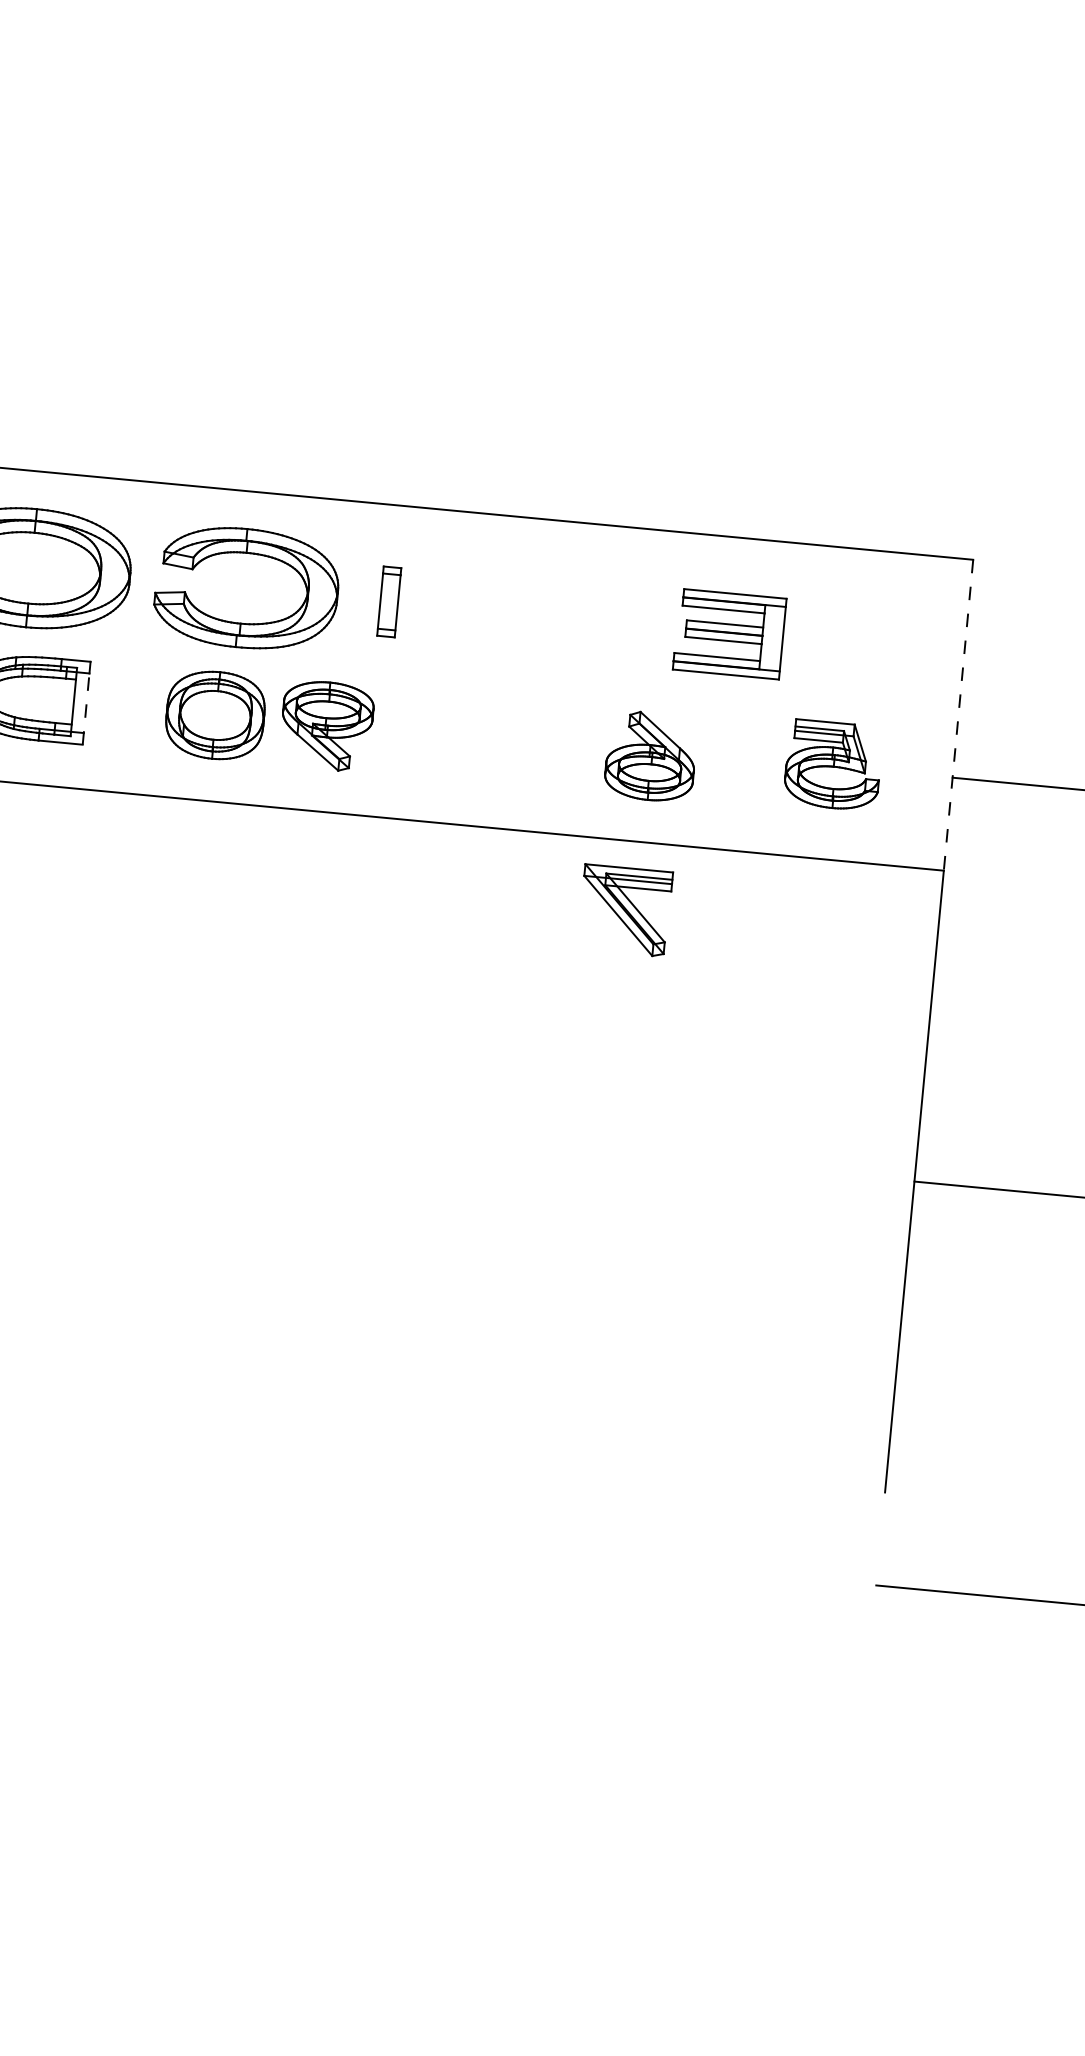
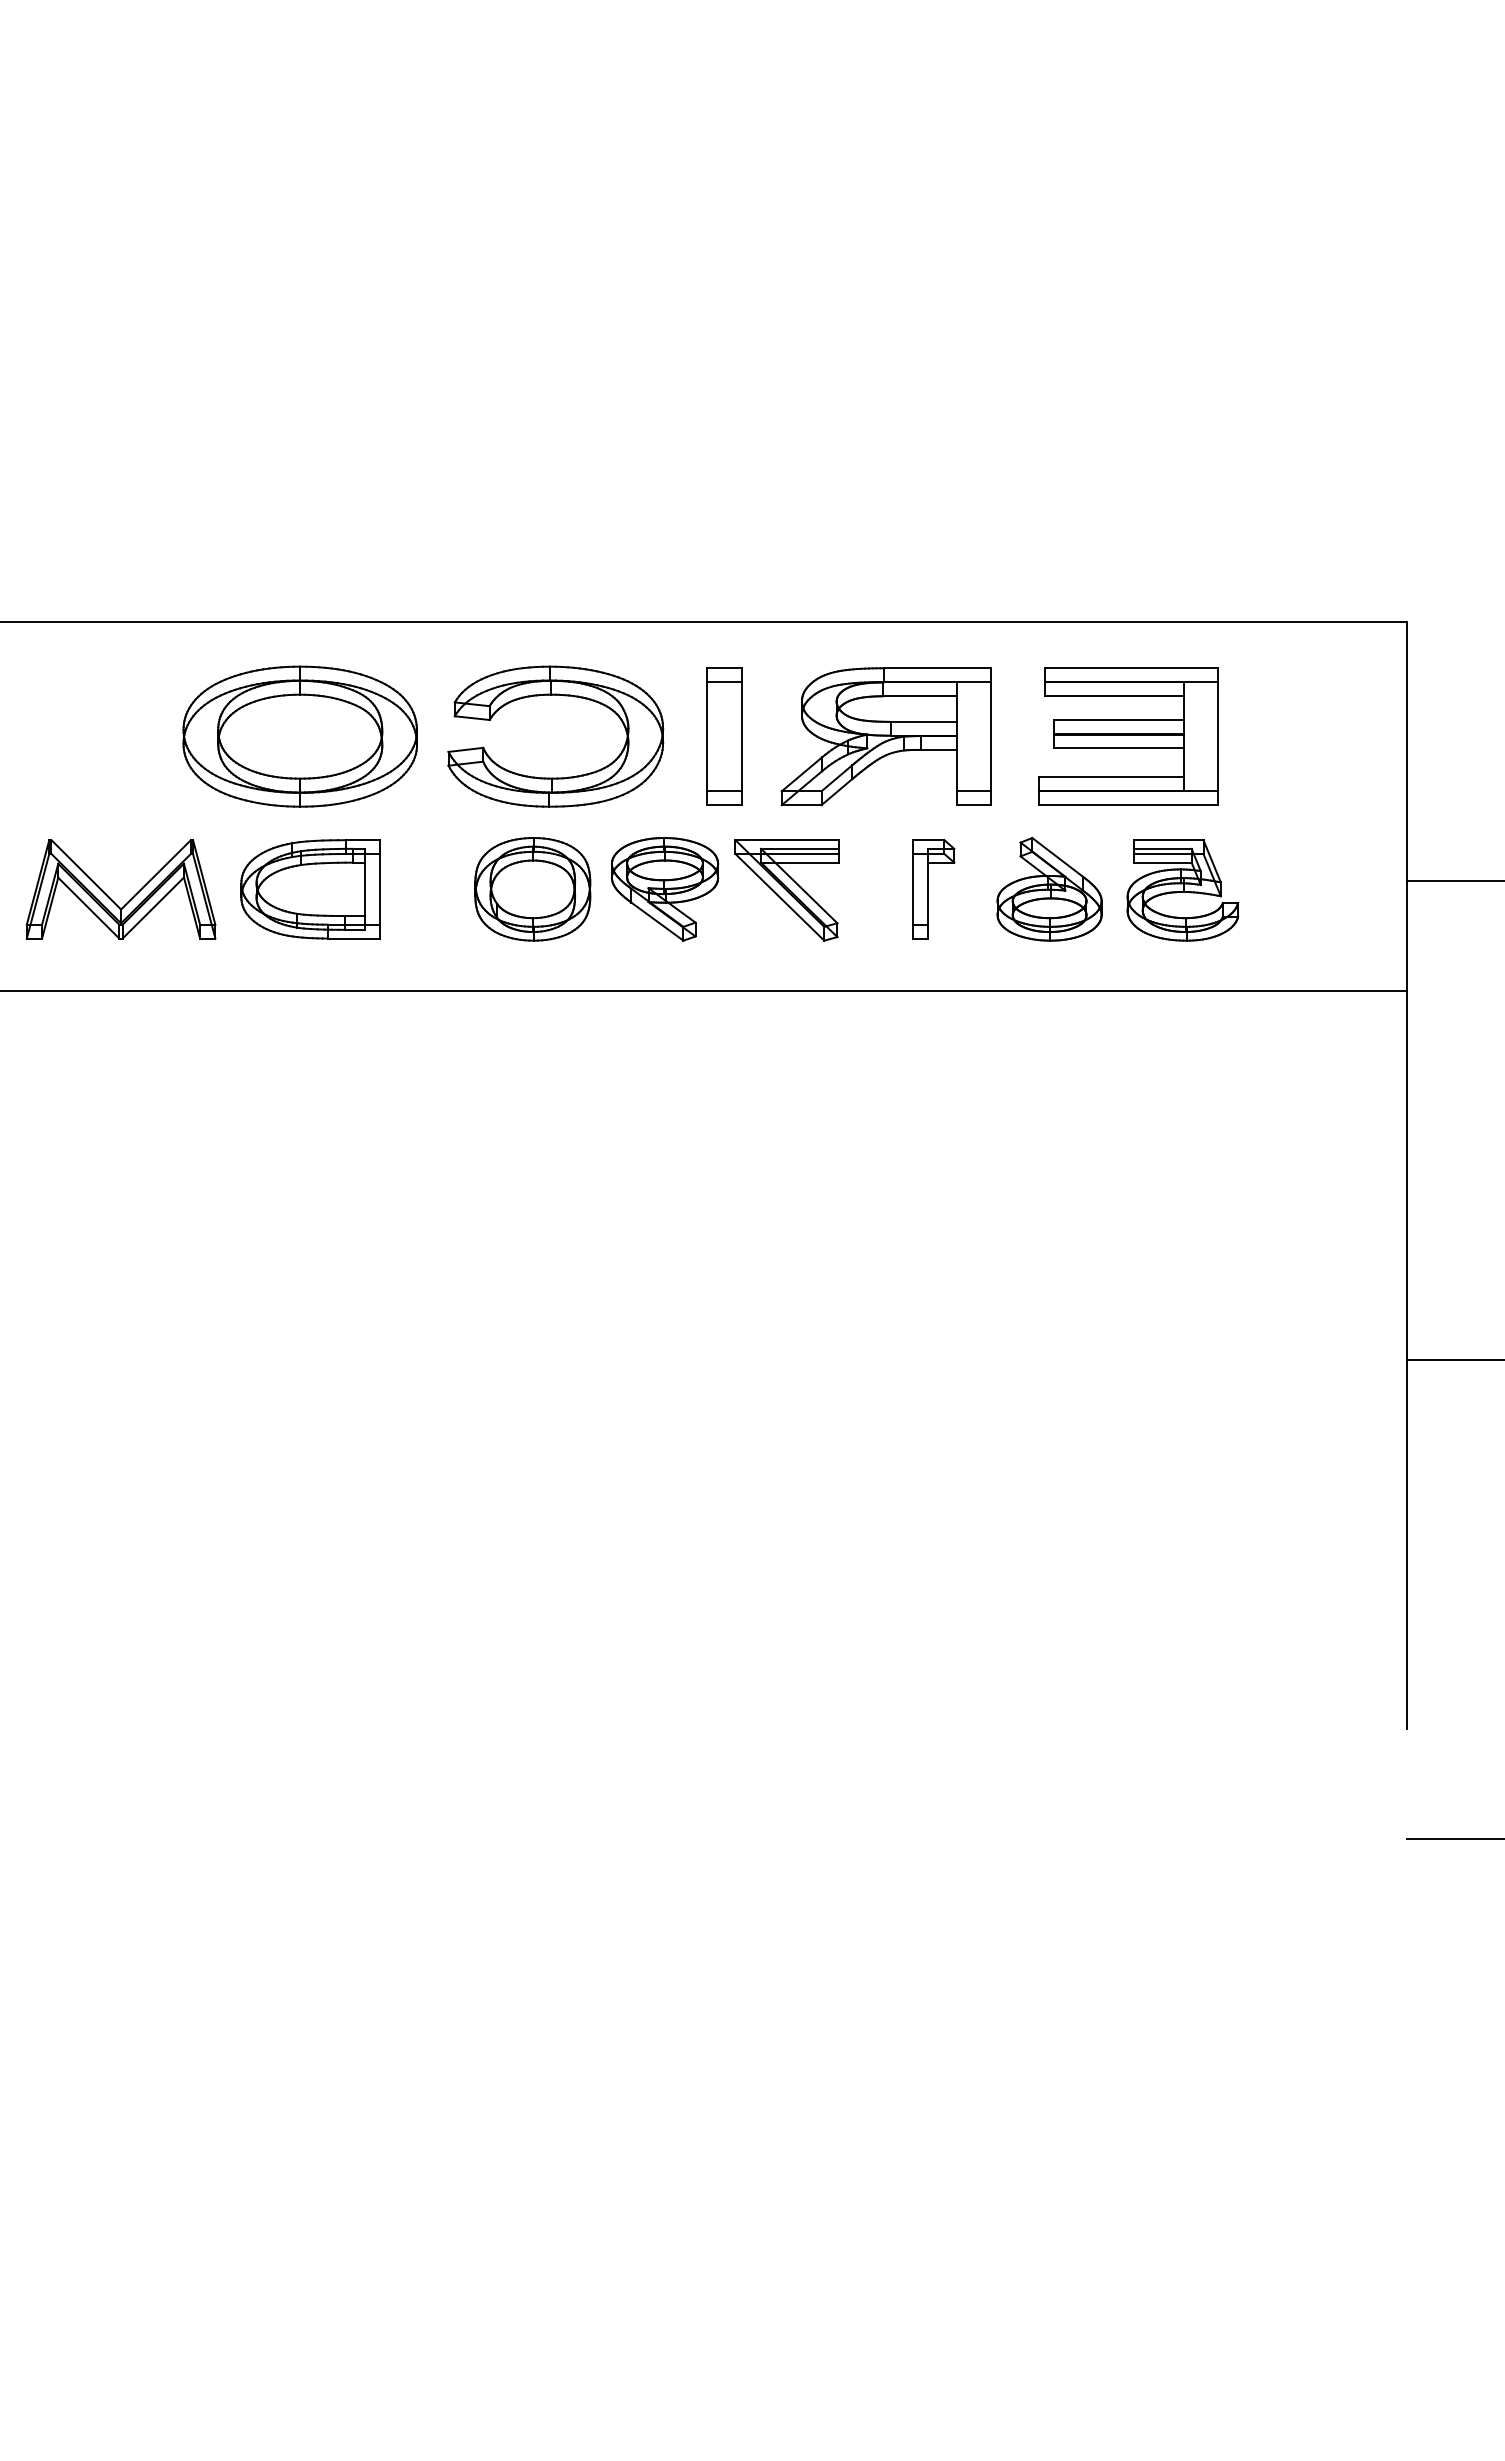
part: (389, 601) -> (724, 736), size x1.67
part: (524, 614) -> (885, 736), added
part: (729, 634) -> (1128, 736), size x1.43
line: (86, 708) -> (380, 895), dashed -> solid
line: (958, 716) -> (1406, 807), dashed -> solid
part: (553, 747) -> (933, 889), added
part: (832, 765) -> (1182, 890), moved
part: (624, 910) -> (786, 890), moved

